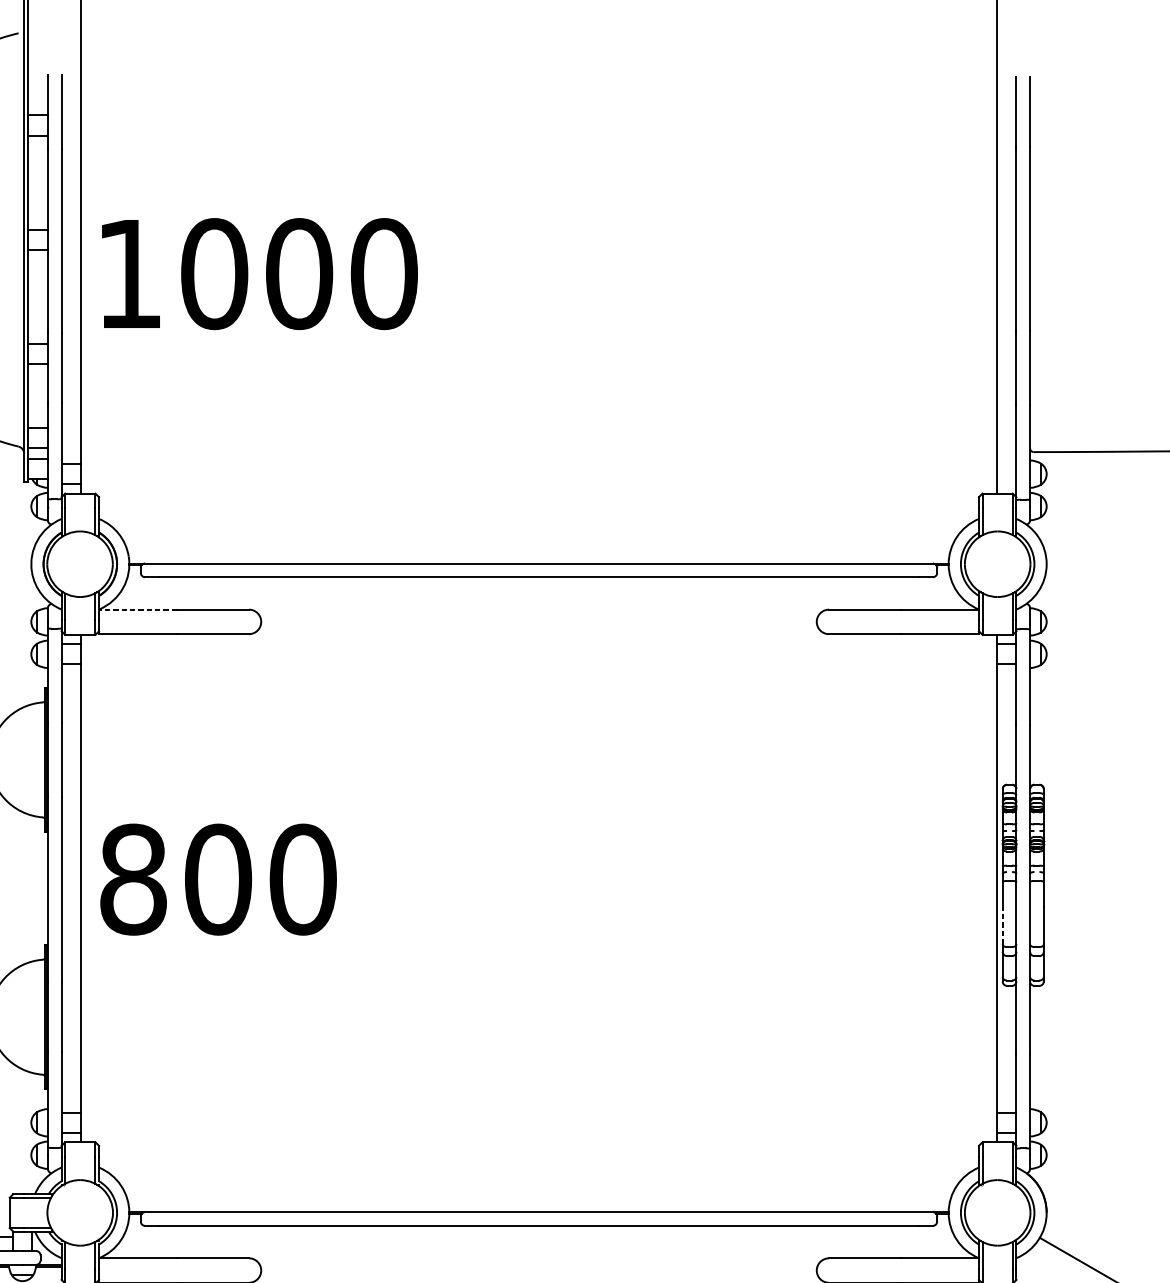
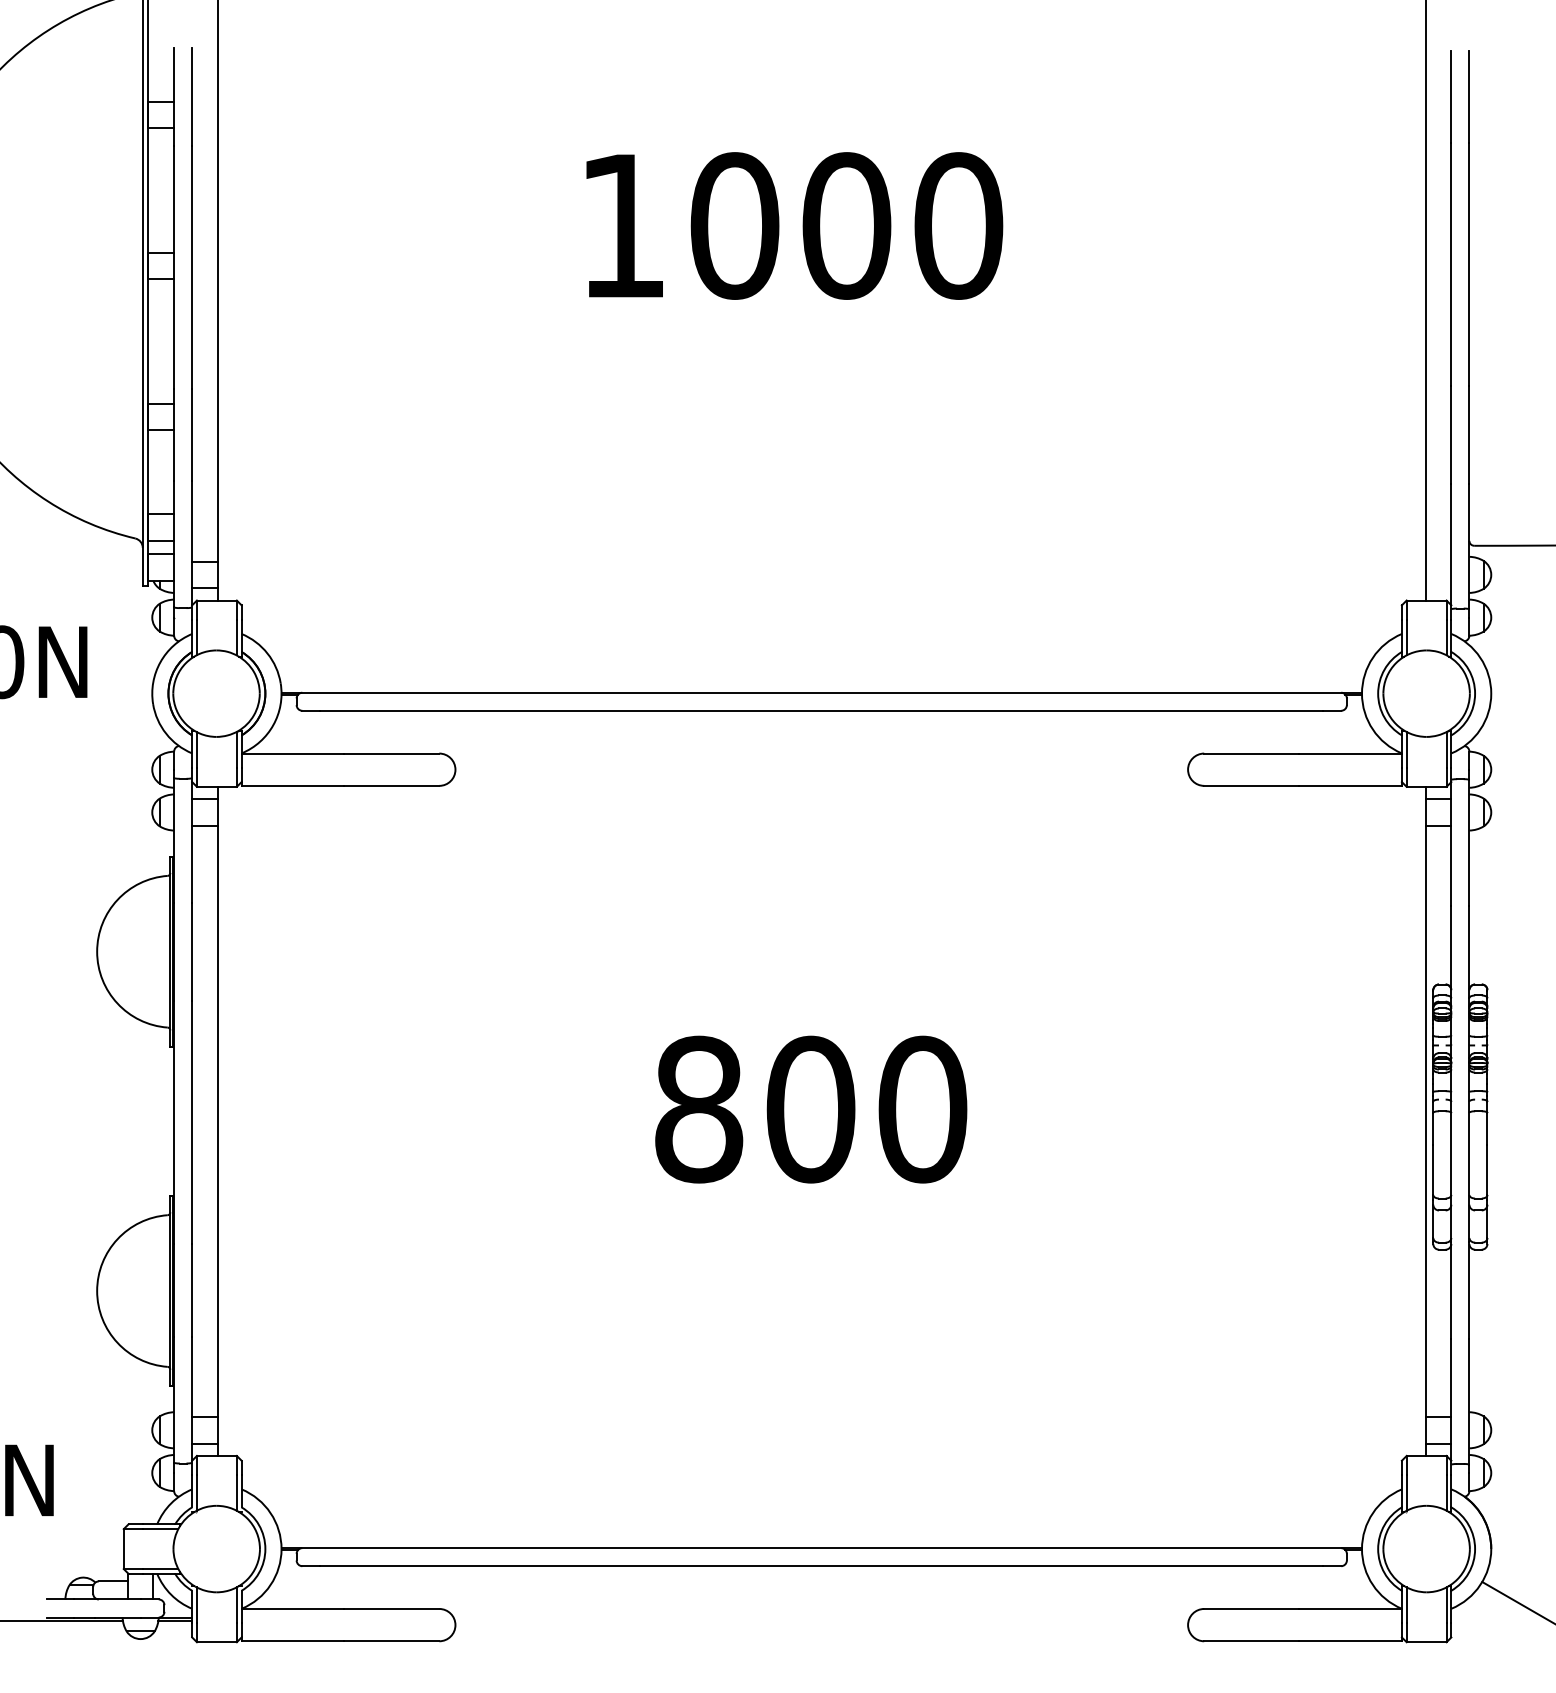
text: (259, 273) -> (794, 225), moved
line: (137, 609) -> (292, 753), dashed -> solid
text: (218, 879) -> (811, 1109), moved
line: (1002, 925) -> (1433, 1170), dashed -> solid

